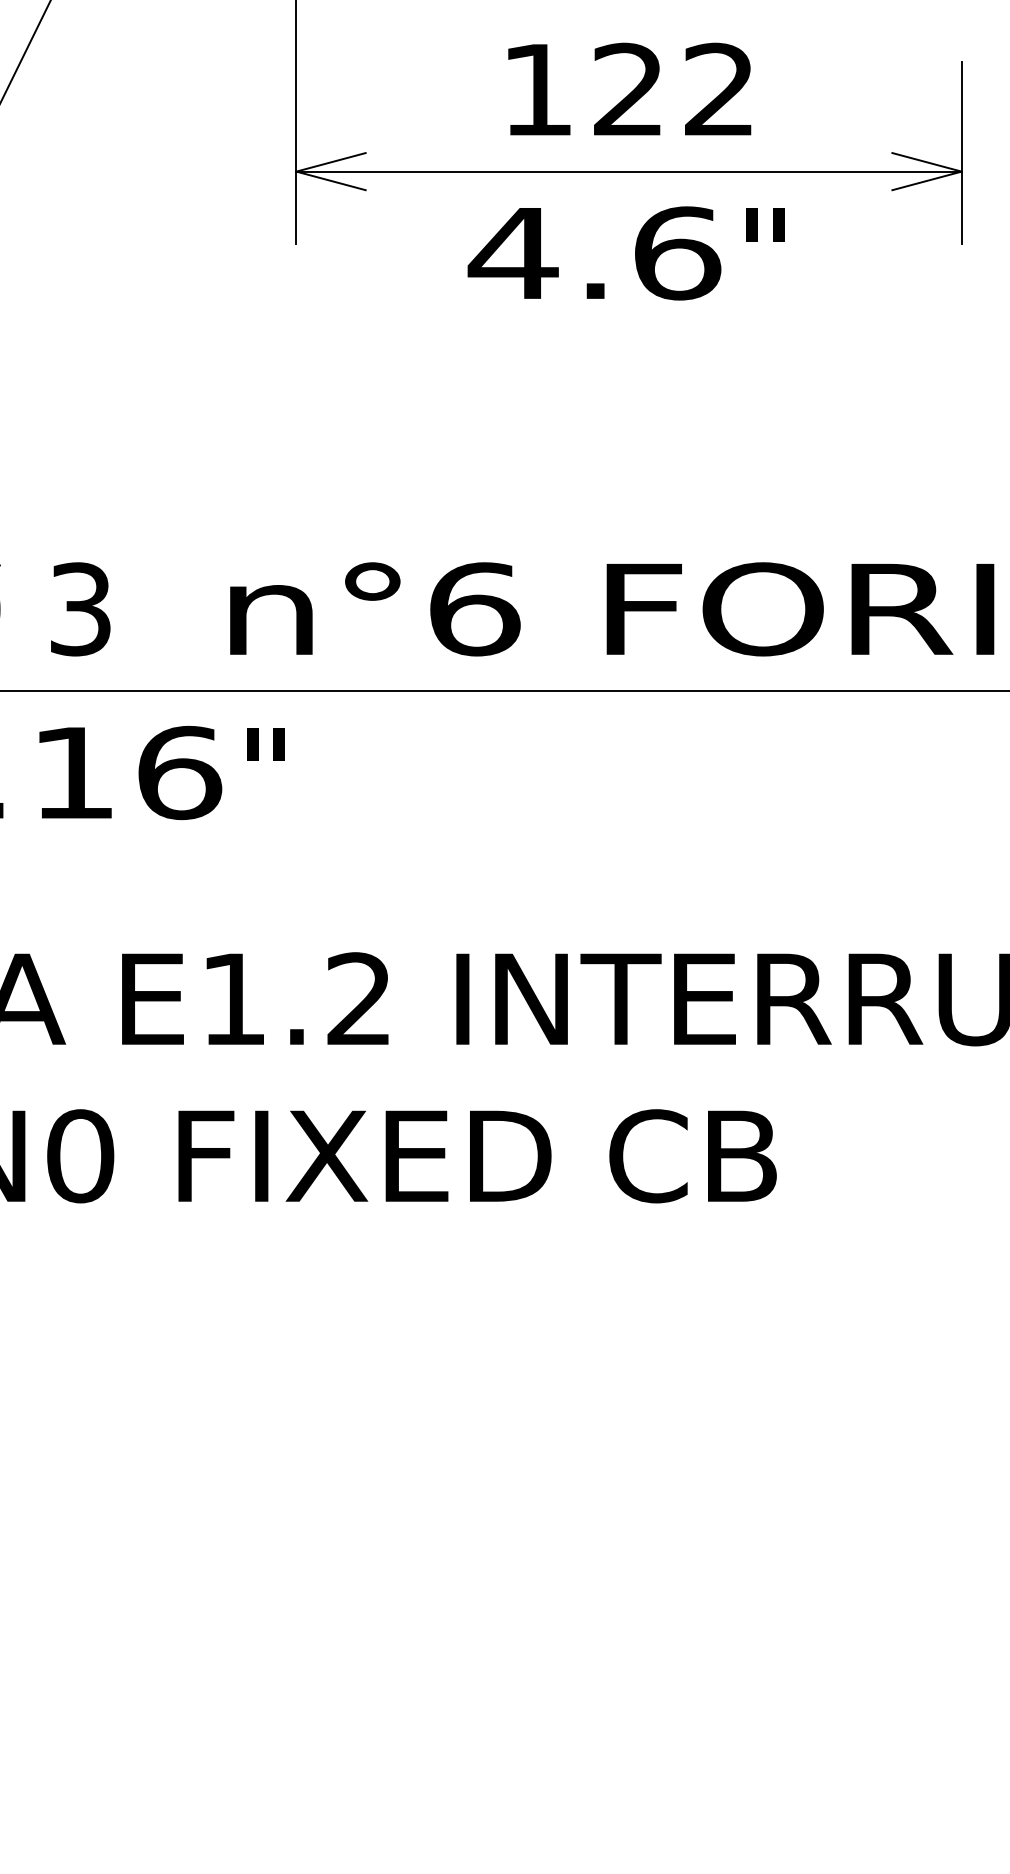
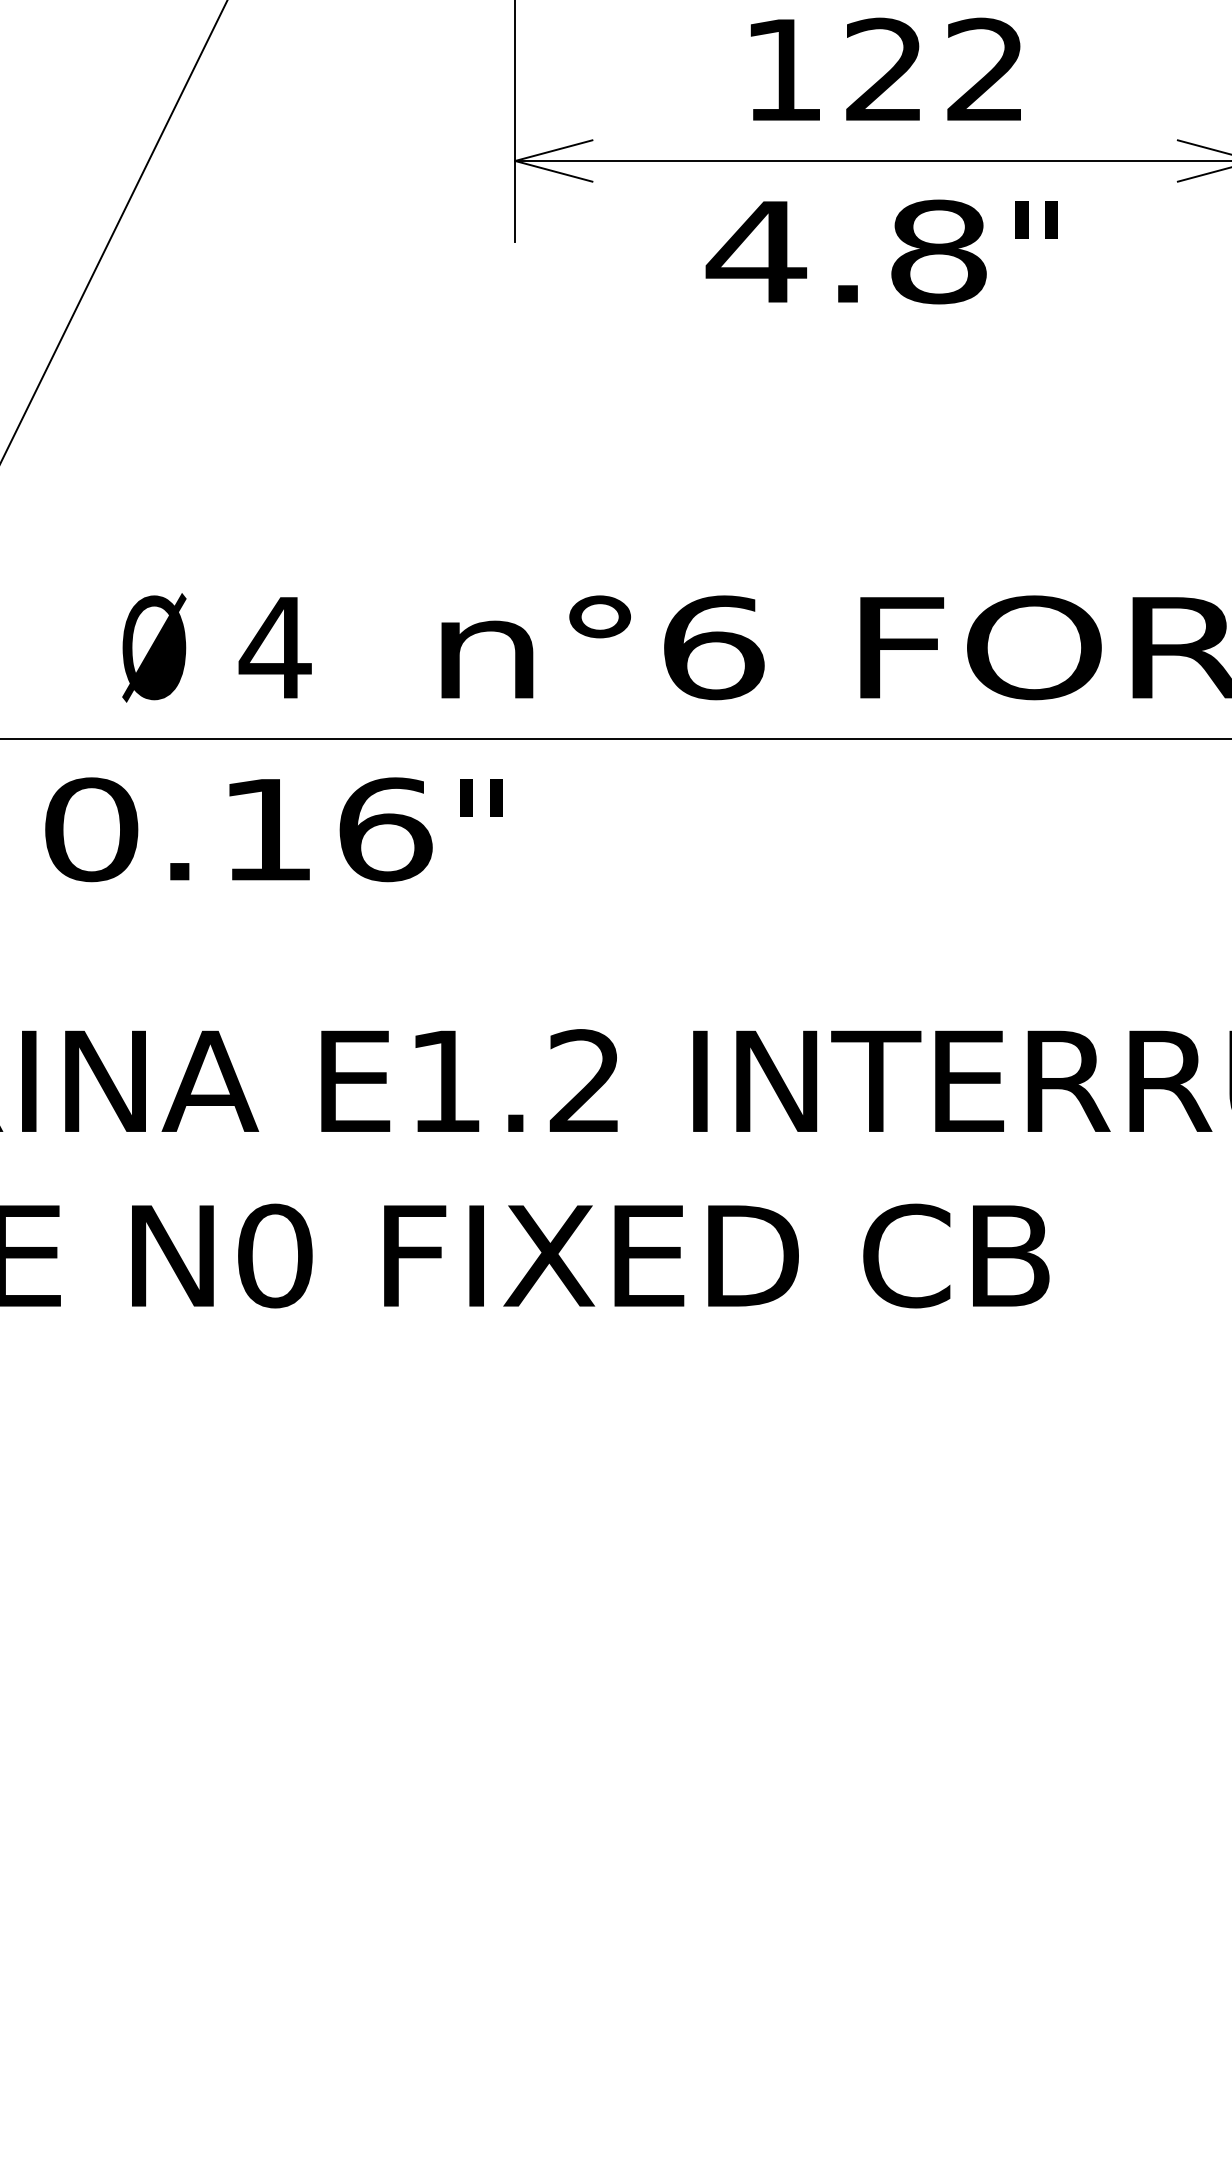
text: (677, 253) -> (939, 251), 4.6 -> 4.8
text: (79, 609) -> (274, 647), 3 -> 4

